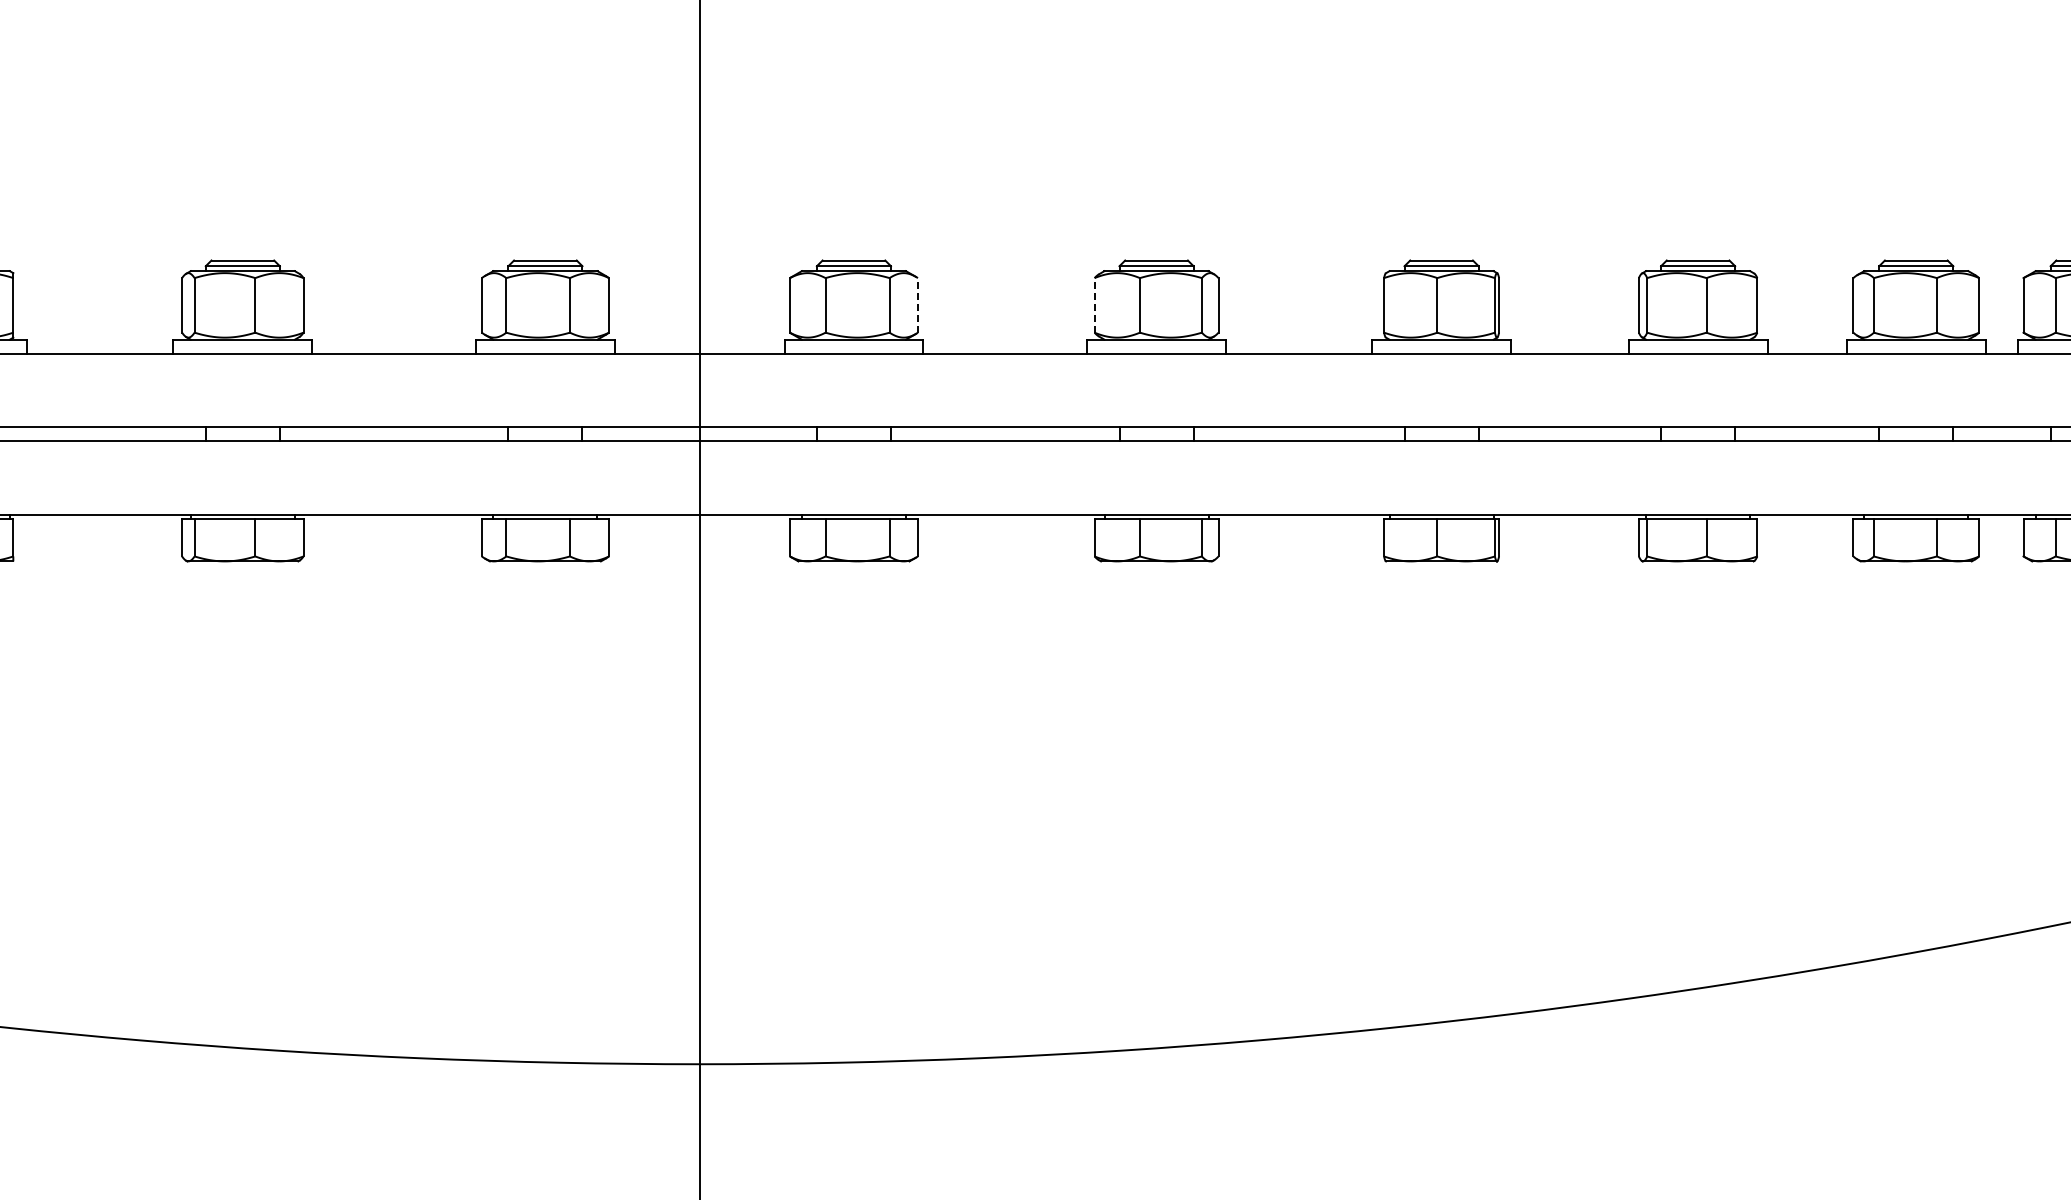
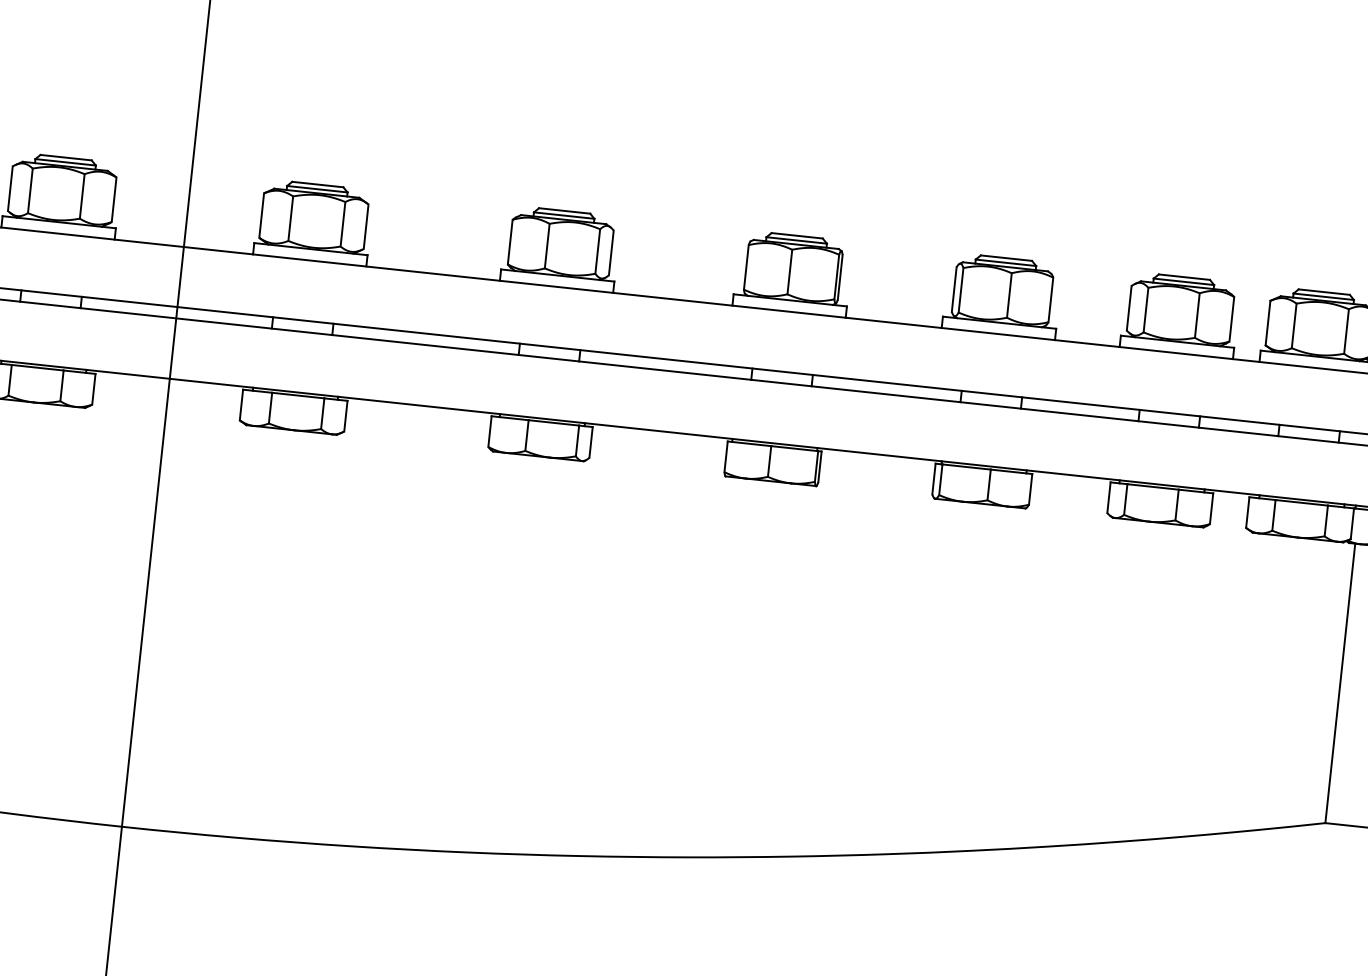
line: (917, 304) -> (365, 225), dashed -> solid
line: (1094, 304) -> (510, 241), dashed -> solid

